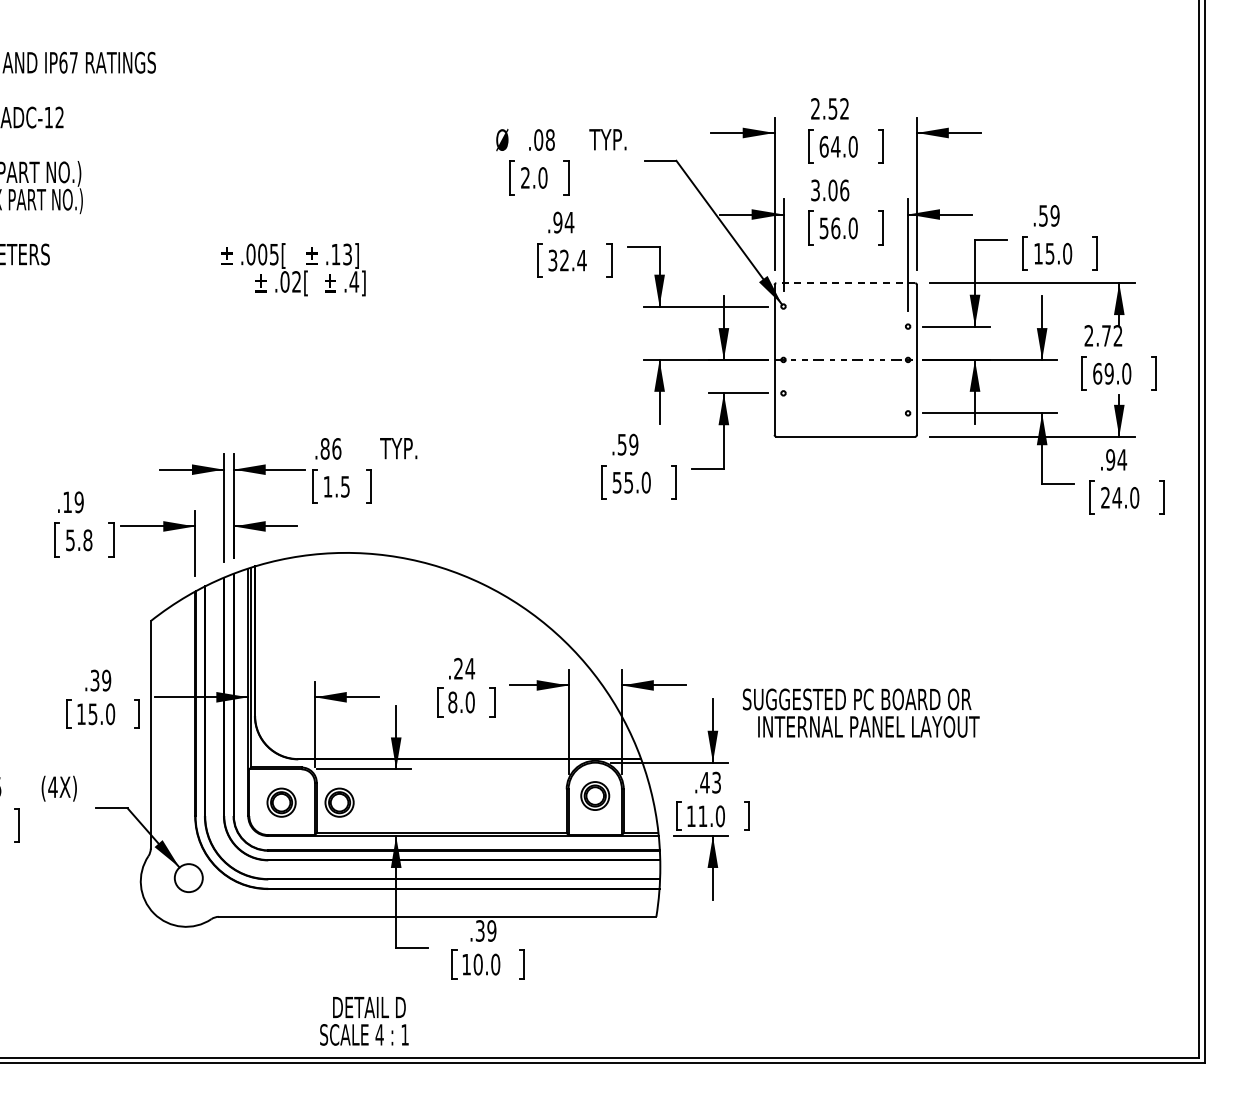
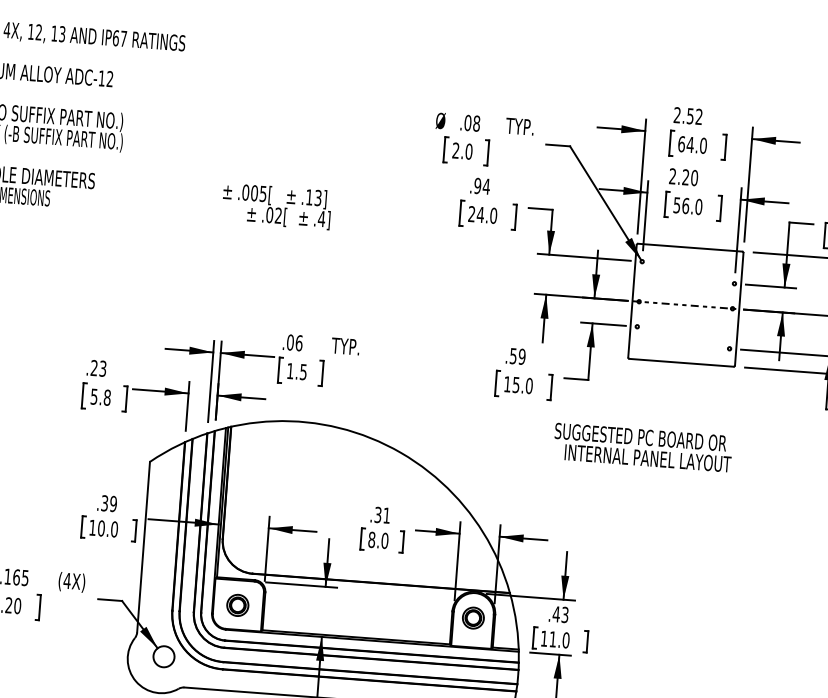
text: (830, 190) -> (683, 177), 3.06 -> 2.20
text: (567, 260) -> (482, 214), 32.4 -> 24.0
line: (845, 283) -> (689, 247), dashed -> solid
text: (324, 448) -> (289, 342), .86 -> .06
text: (616, 482) -> (507, 384), 55.0 -> 15.0
text: (73, 502) -> (98, 368), .19 -> .23
text: (464, 668) -> (382, 515), .24 -> .31
text: (860, 712) -> (642, 447), moved
text: (92, 714) -> (101, 528), 15.0 -> 10.0
part: (339, 802) -> (281, 608), removed

